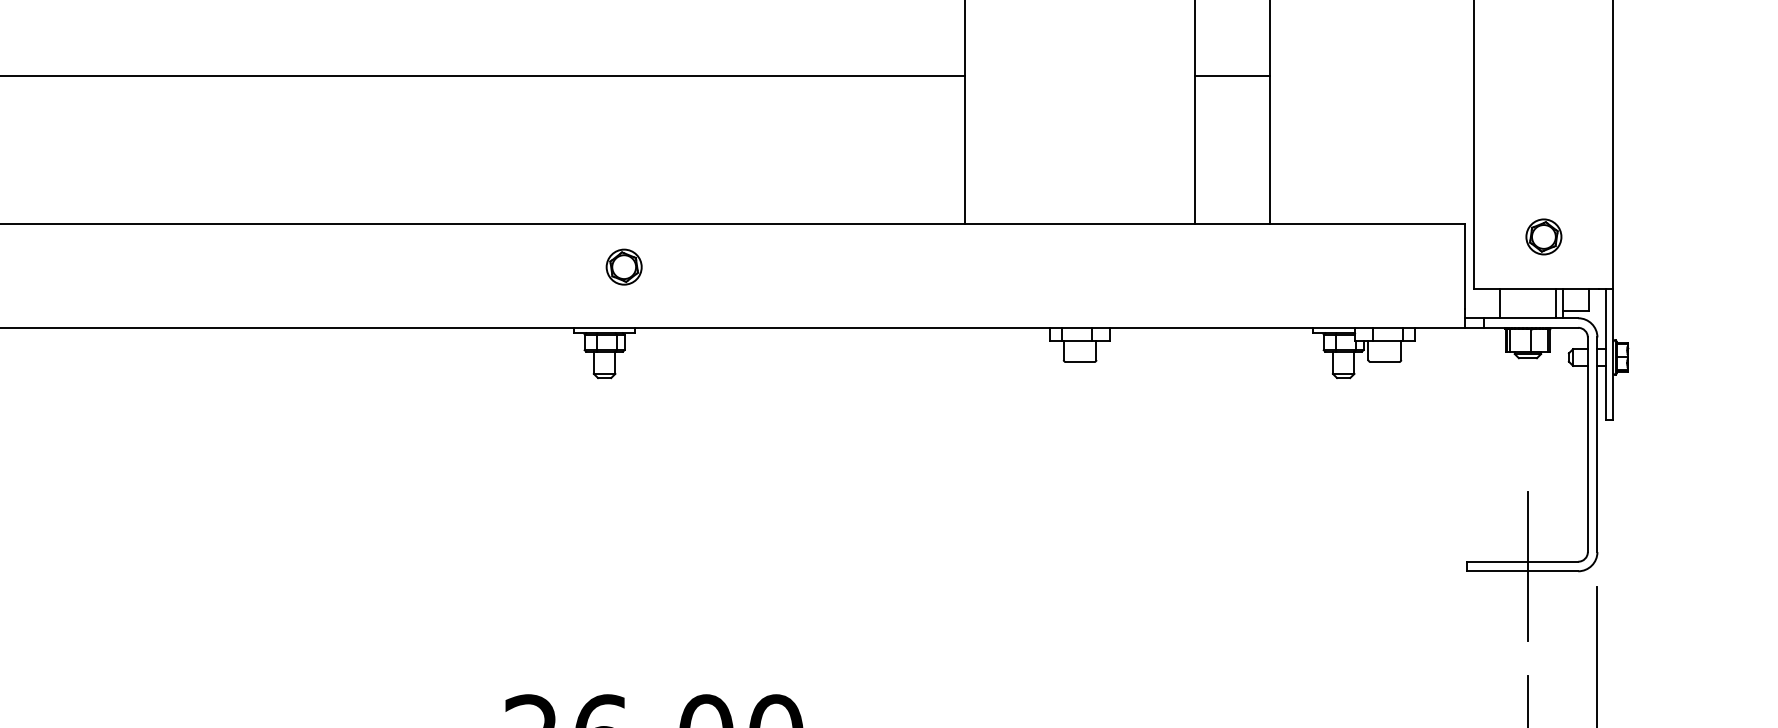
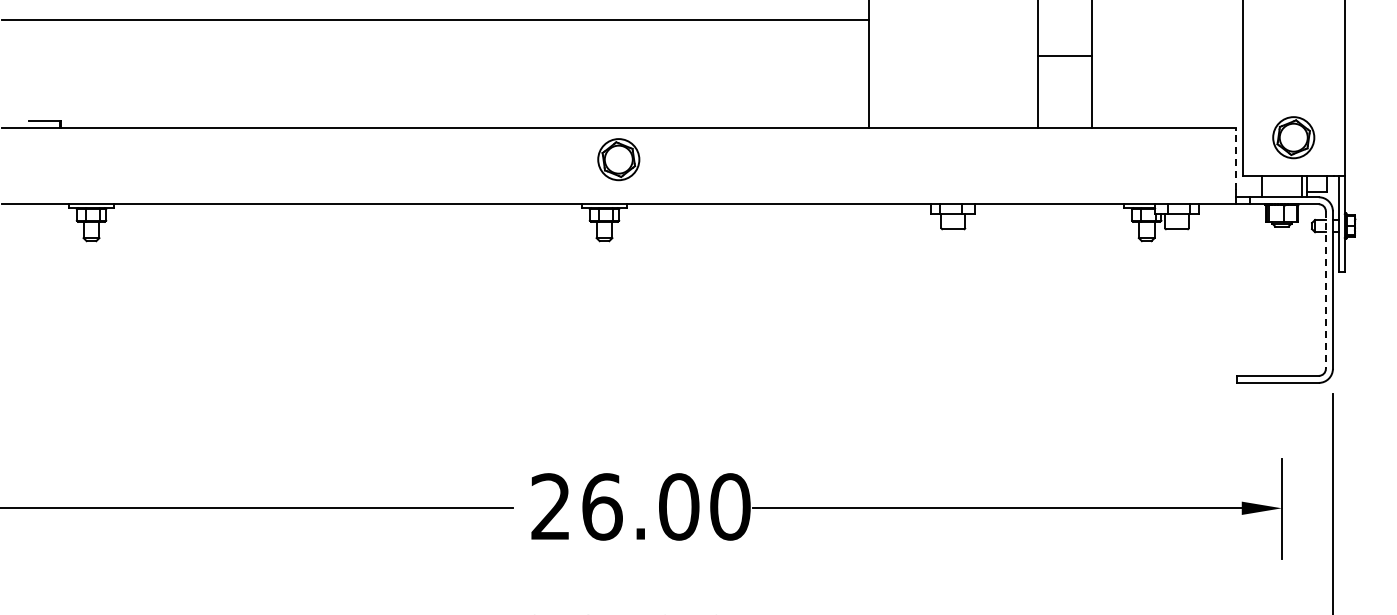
line: (1232, 75) -> (1065, 55), moved
part: (1543, 236) -> (1293, 137), size x1.6
line: (1464, 265) -> (1235, 158), solid -> dashed
part: (623, 266) -> (618, 159), size x1.6
line: (1587, 445) -> (1325, 290), solid -> dashed
line: (1527, 565) -> (1281, 378), removed

